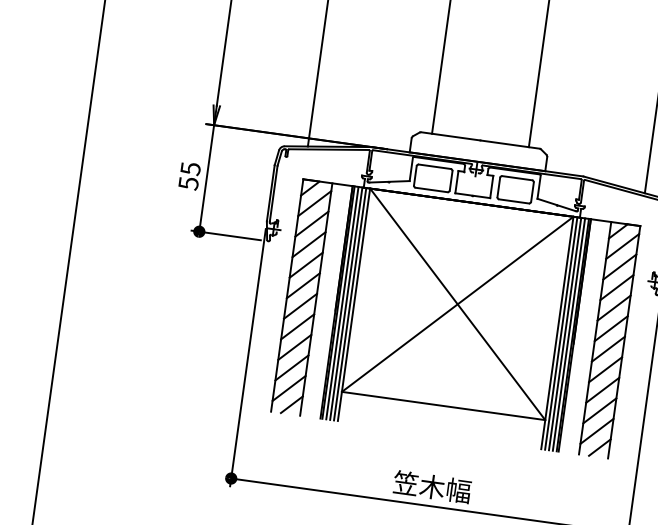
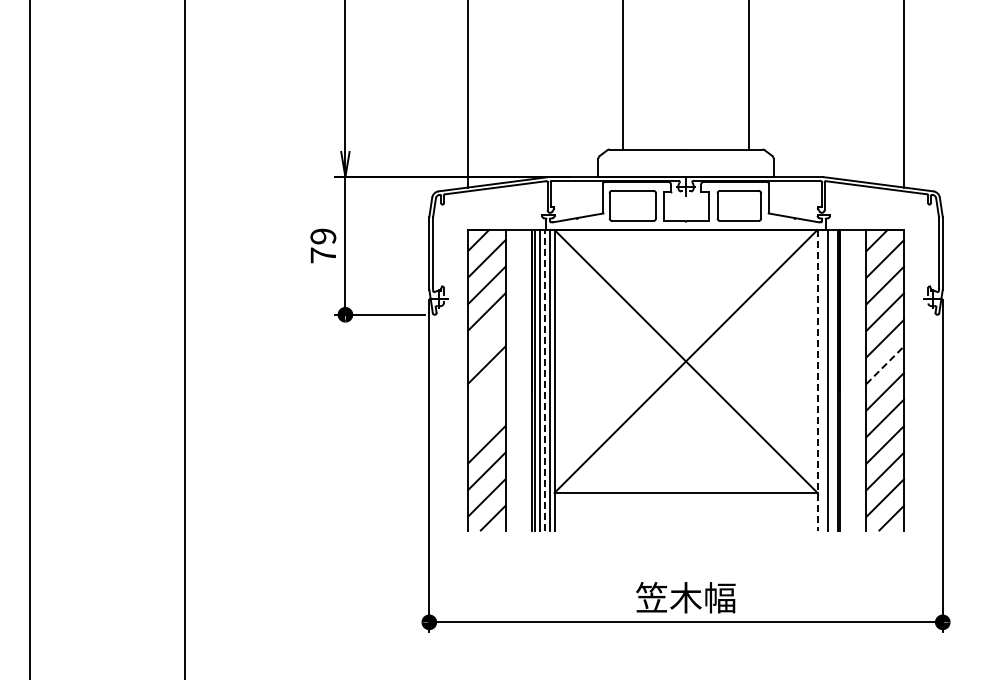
text: (189, 175) -> (323, 245), 55 -> 79
line: (305, 265) -> (486, 338), removed
line: (346, 303) -> (544, 379), solid -> dashed
line: (300, 306) -> (486, 391), removed
line: (297, 326) -> (486, 417), removed
line: (611, 328) -> (885, 365), solid -> dashed
line: (561, 332) -> (822, 379), removed
line: (557, 333) -> (817, 380), solid -> dashed
line: (569, 334) -> (832, 379), removed

